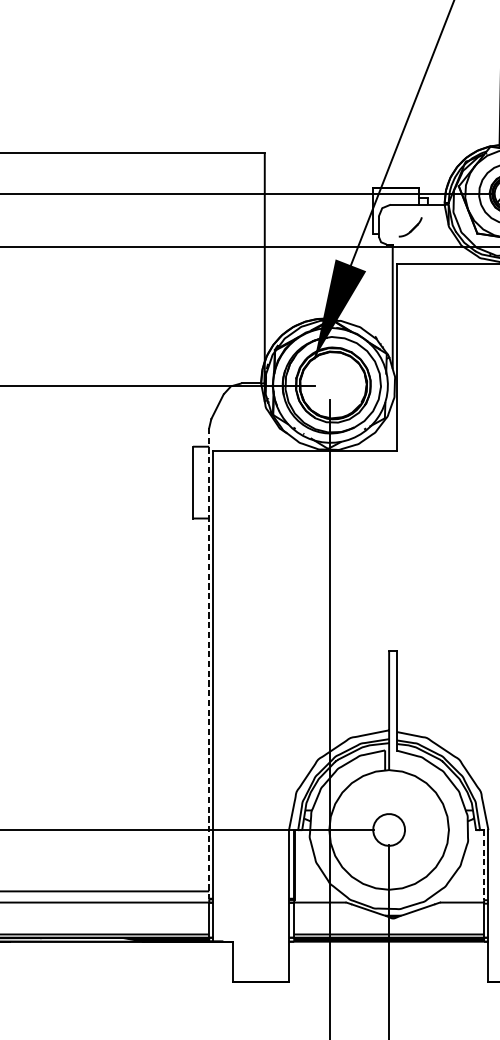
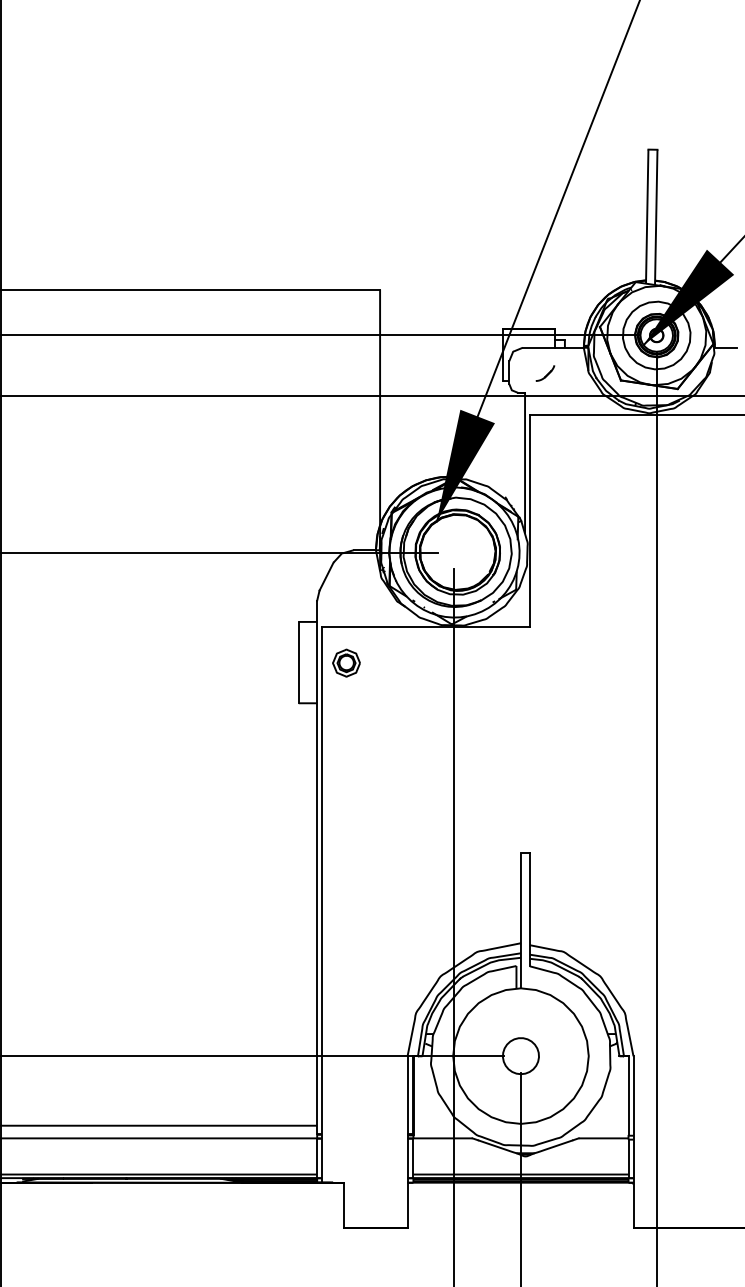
part: (410, 227) -> (545, 373), size x0.71
part: (235, 482) -> (346, 662), added
line: (209, 663) -> (317, 867), dashed -> solid
line: (484, 865) -> (628, 1096), dashed -> solid

